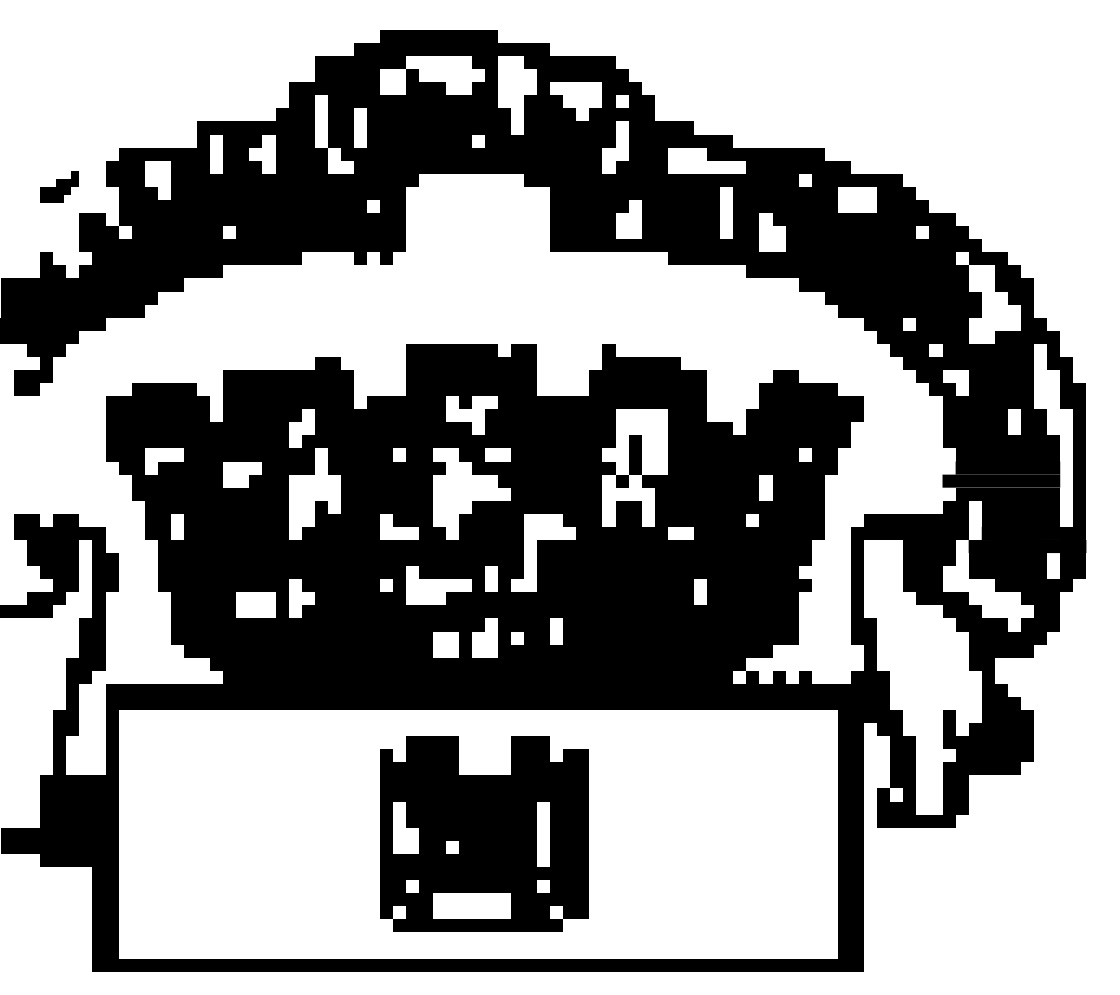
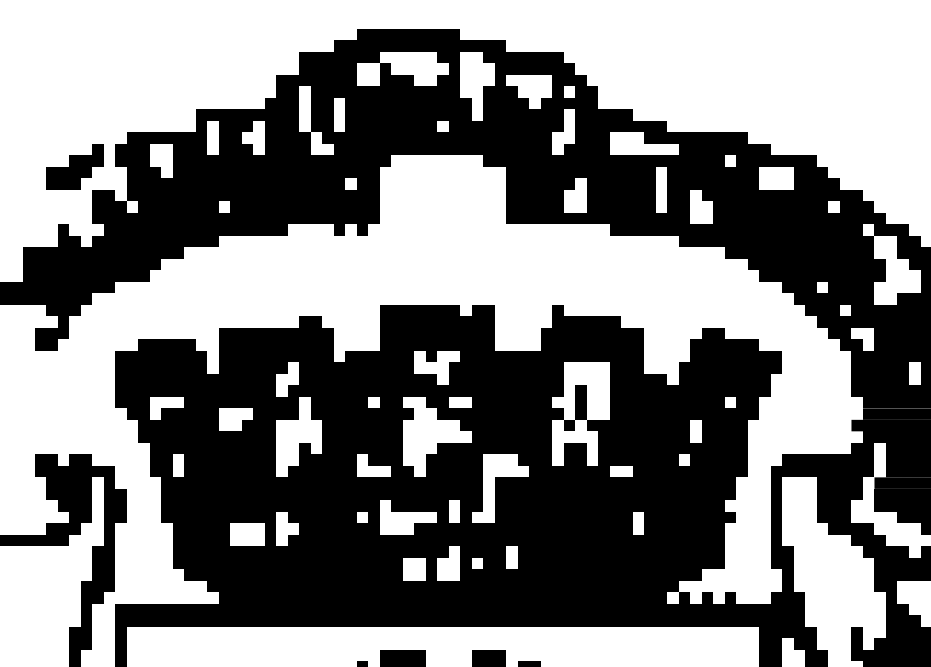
part: (59, 186) -> (74, 166), size x1.67

